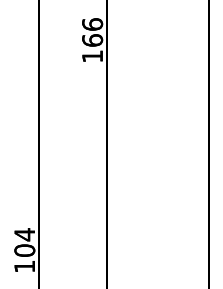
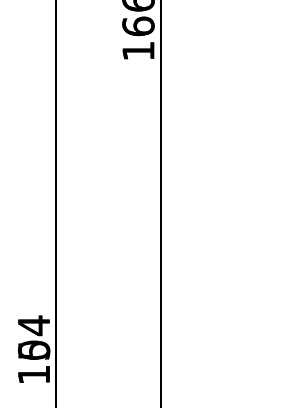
text: (24, 250) -> (33, 350), 104 -> 154

